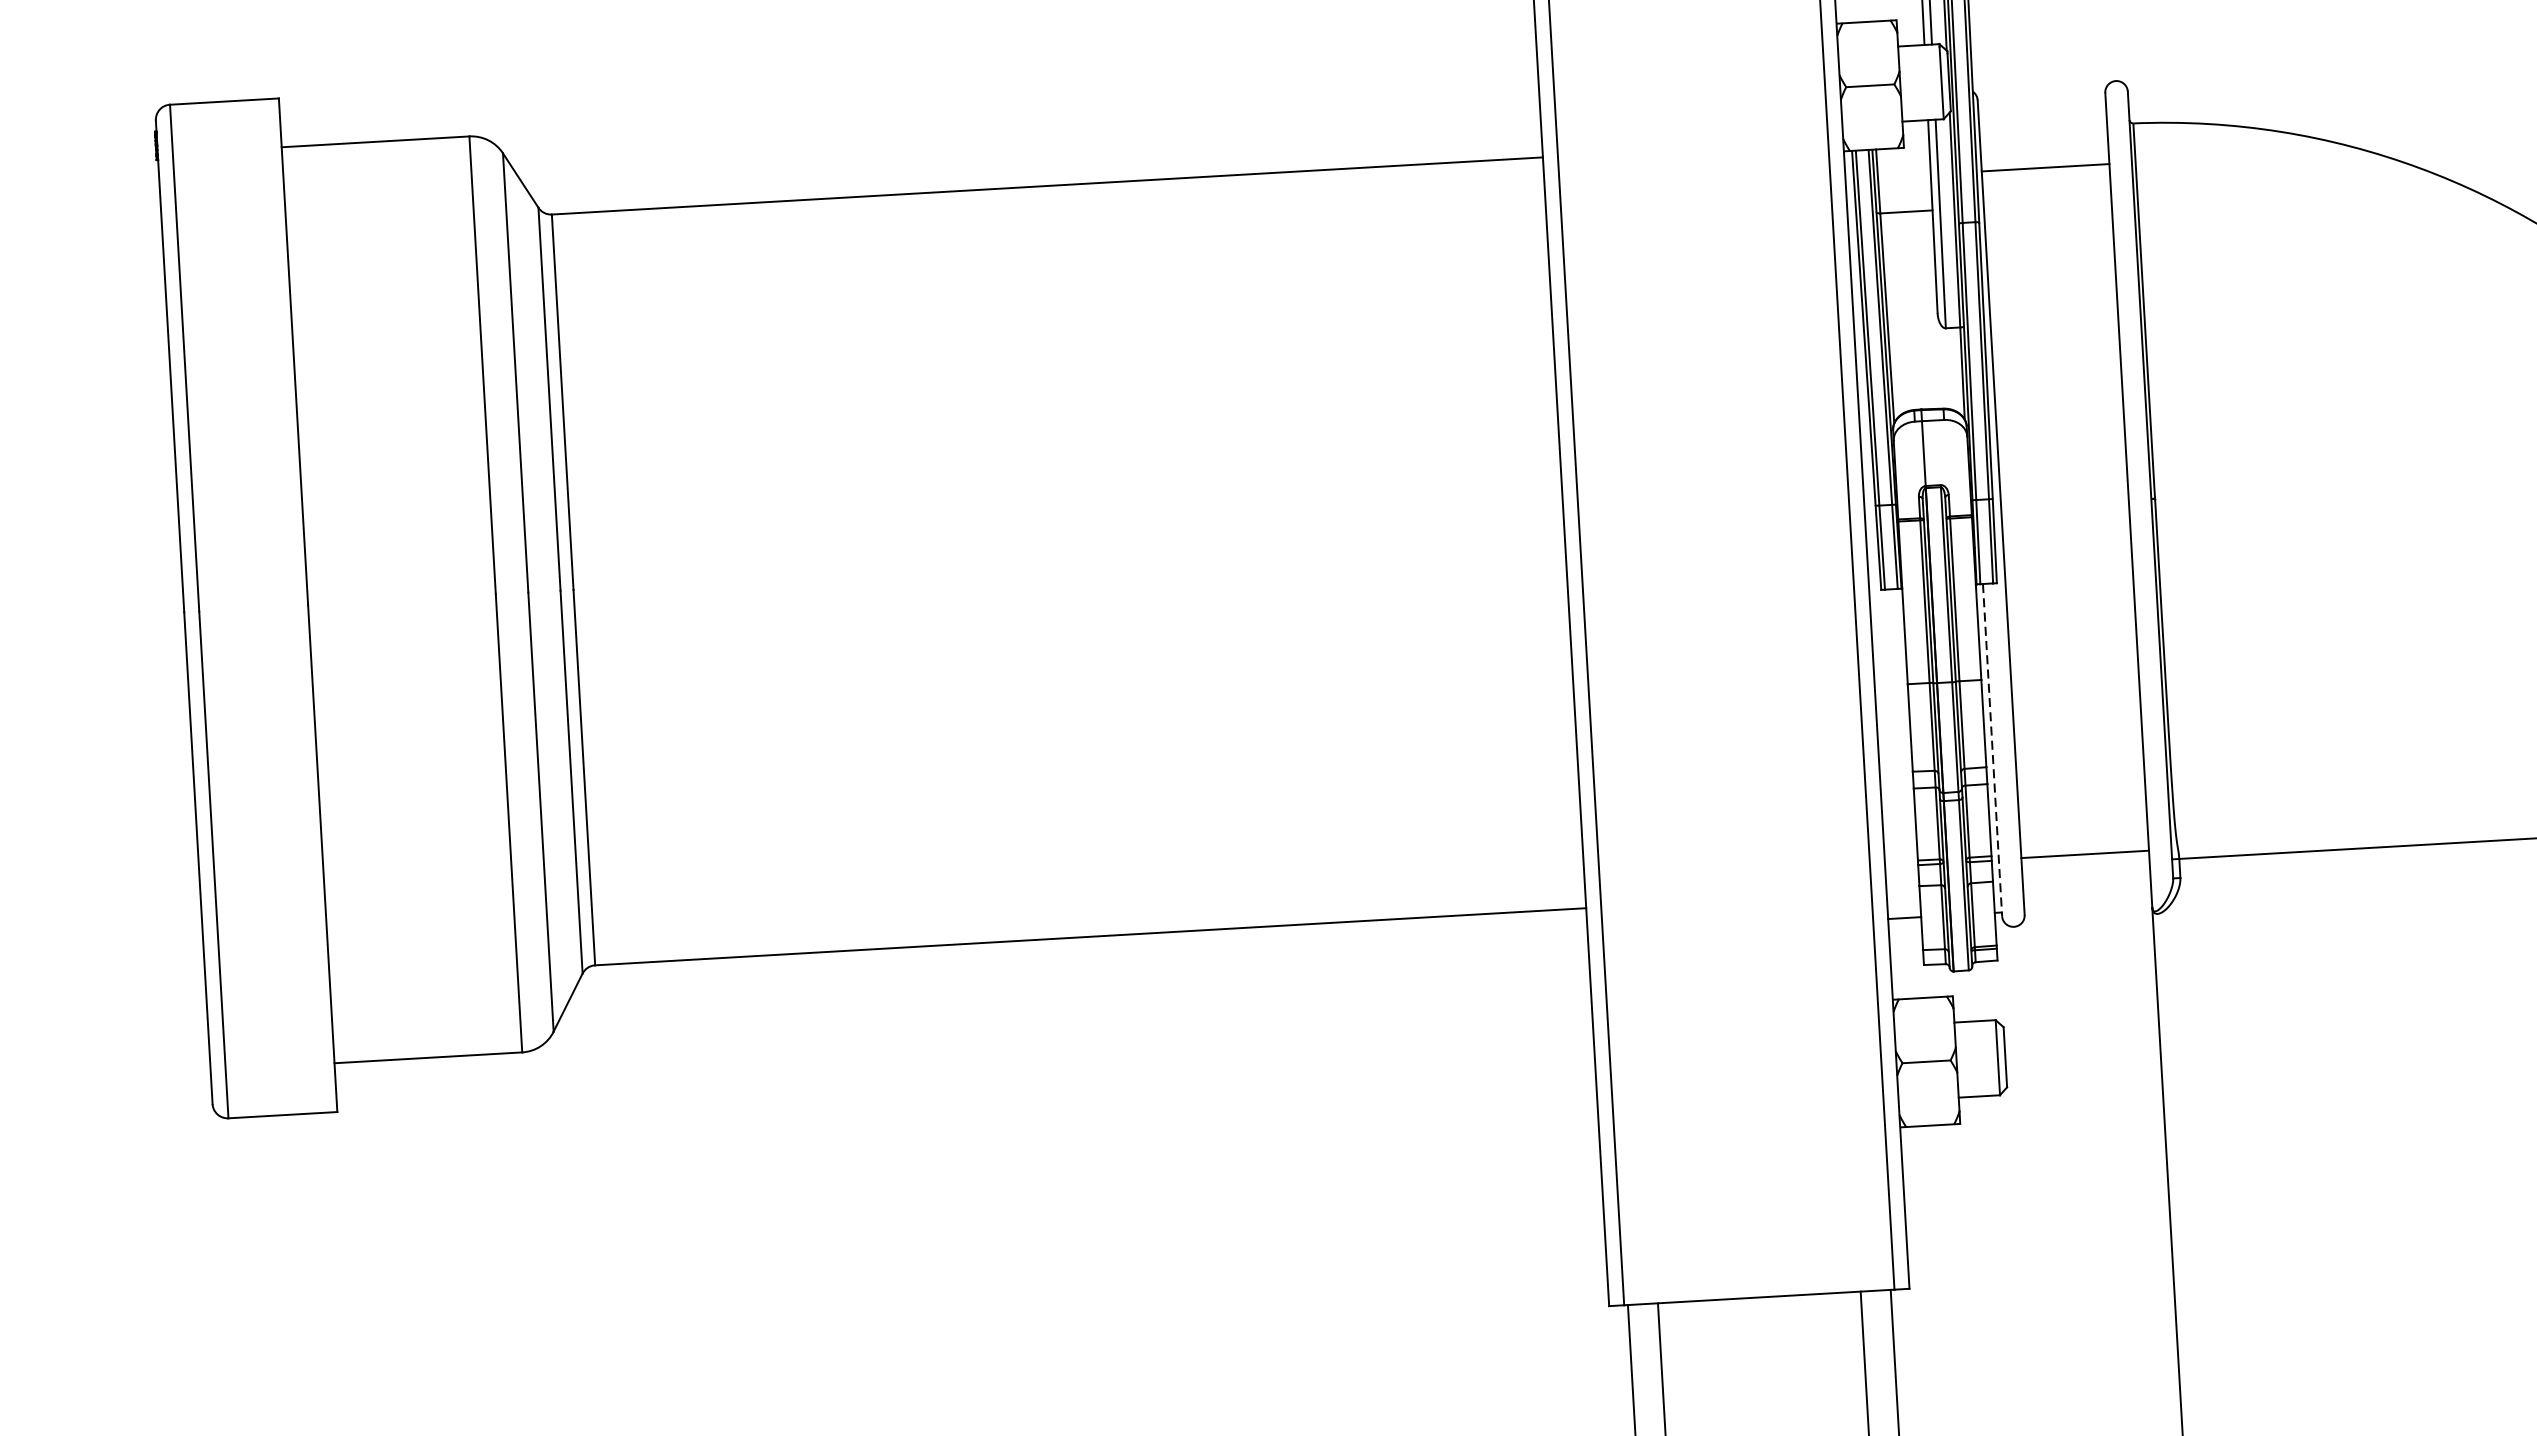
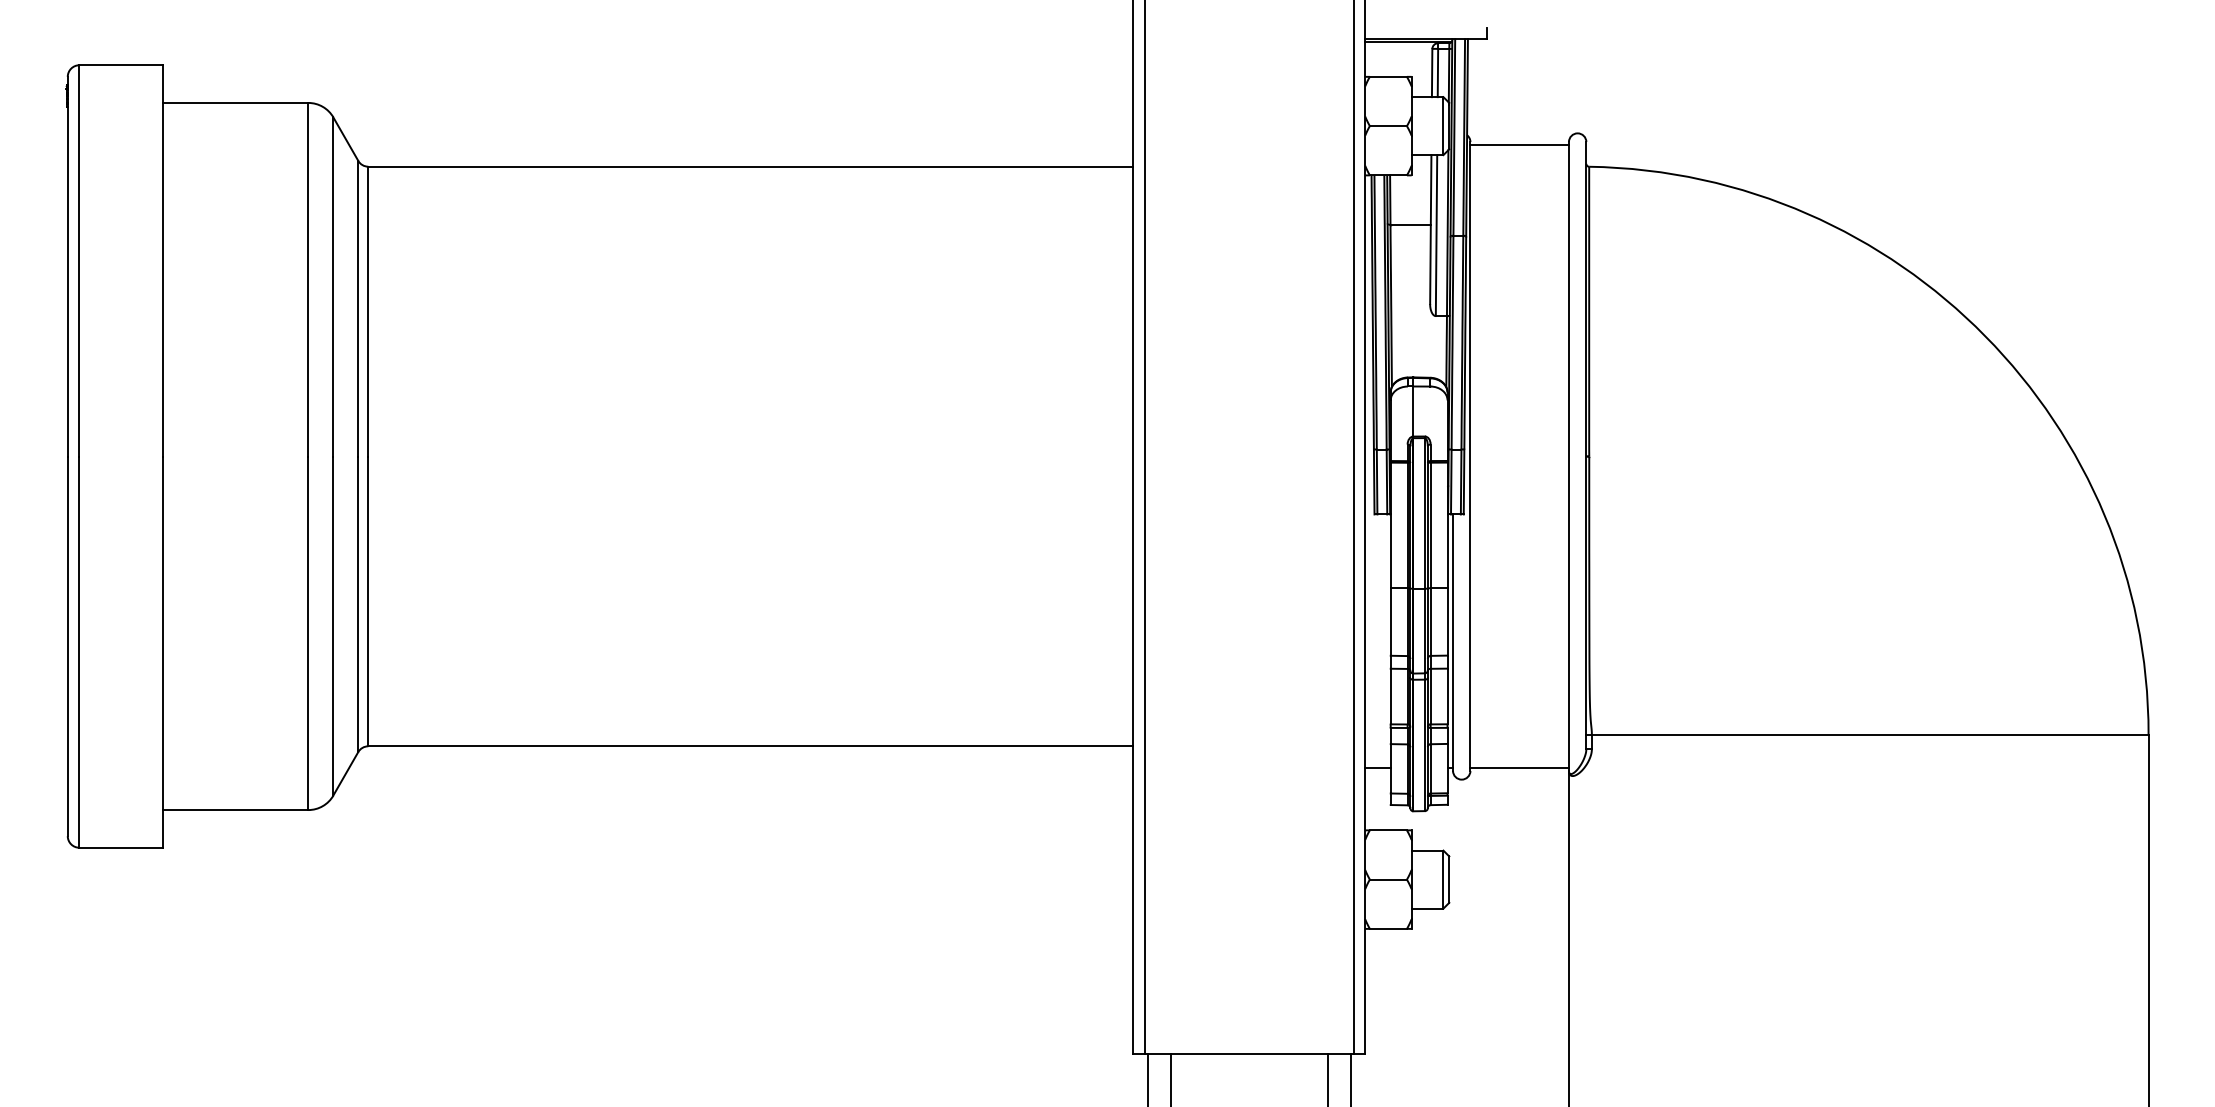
line: (2045, 167) -> (1519, 144), moved
line: (1993, 751) -> (1453, 643), dashed -> solid
line: (2084, 854) -> (1519, 768), moved

